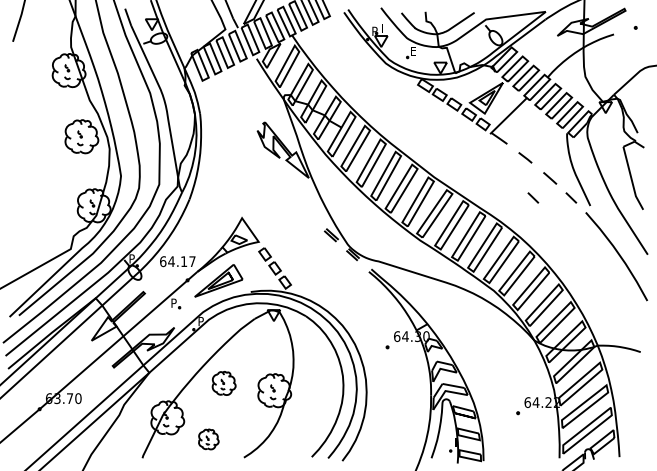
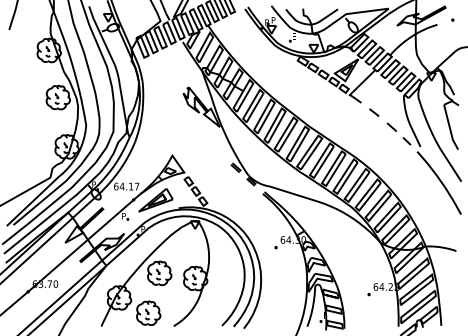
text: (383, 27) -> (273, 19), I -> P
line: (533, 197) -> (380, 140), removed
part: (223, 383) -> (159, 273), size x1.43
part: (208, 439) -> (148, 313), size x1.67

